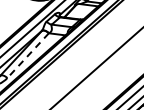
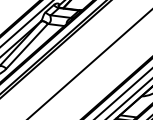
line: (28, 55) -> (27, 46), dashed -> solid

